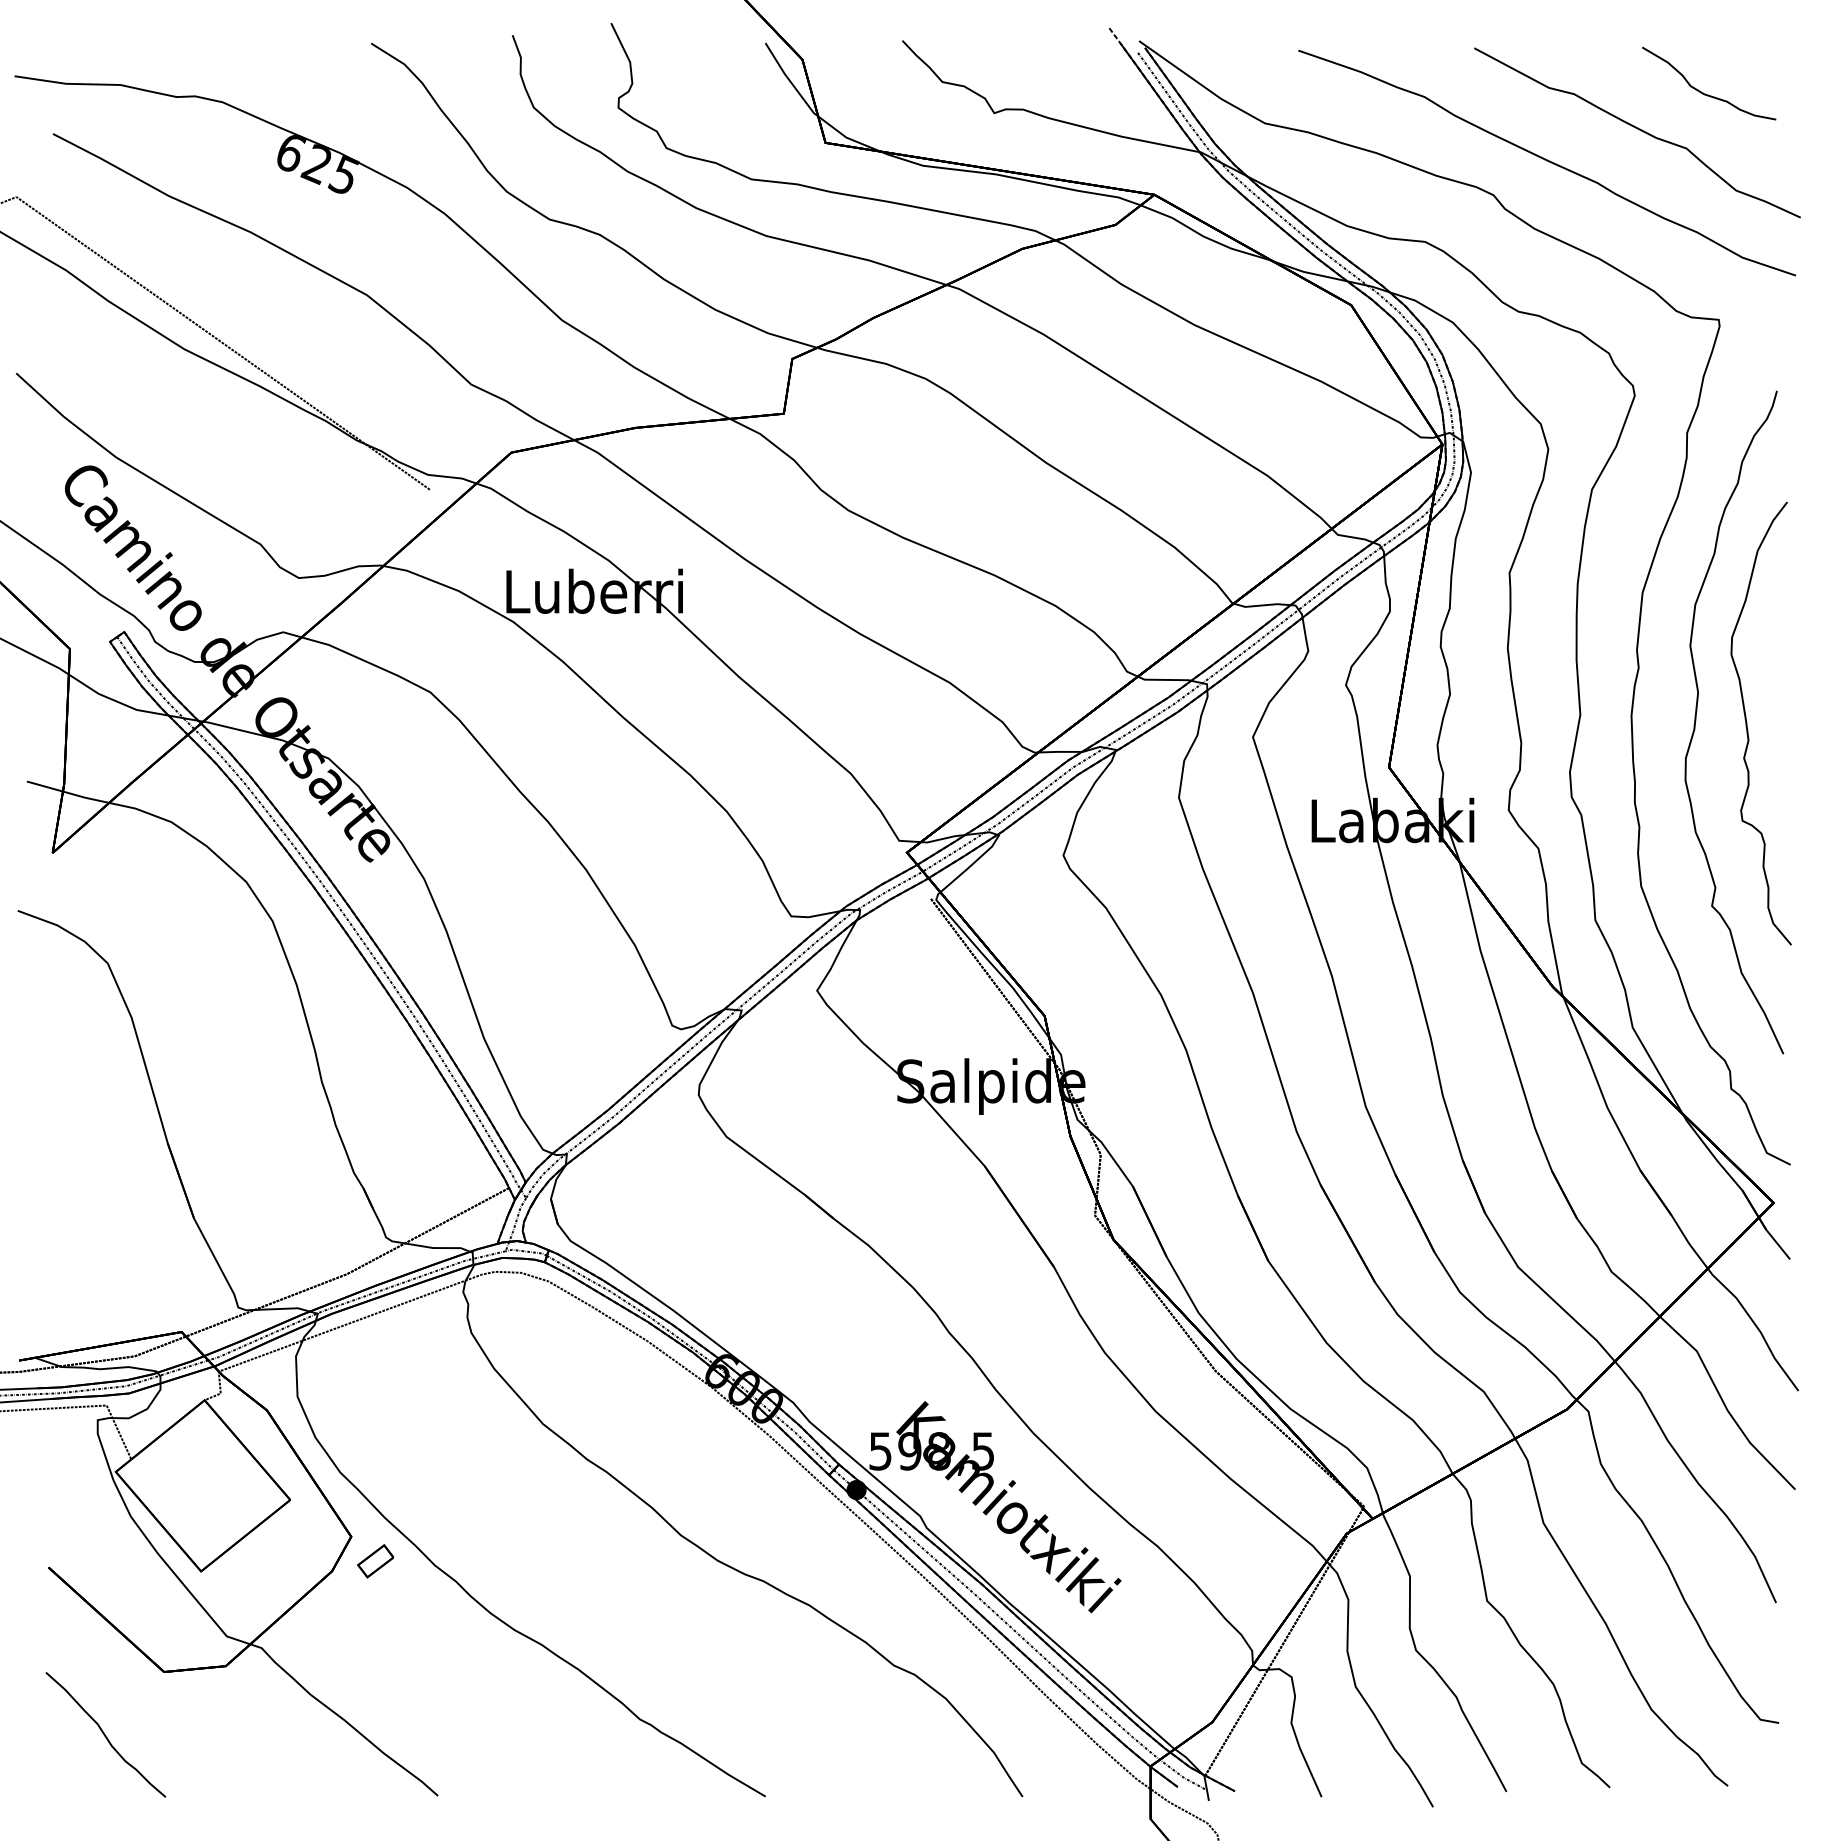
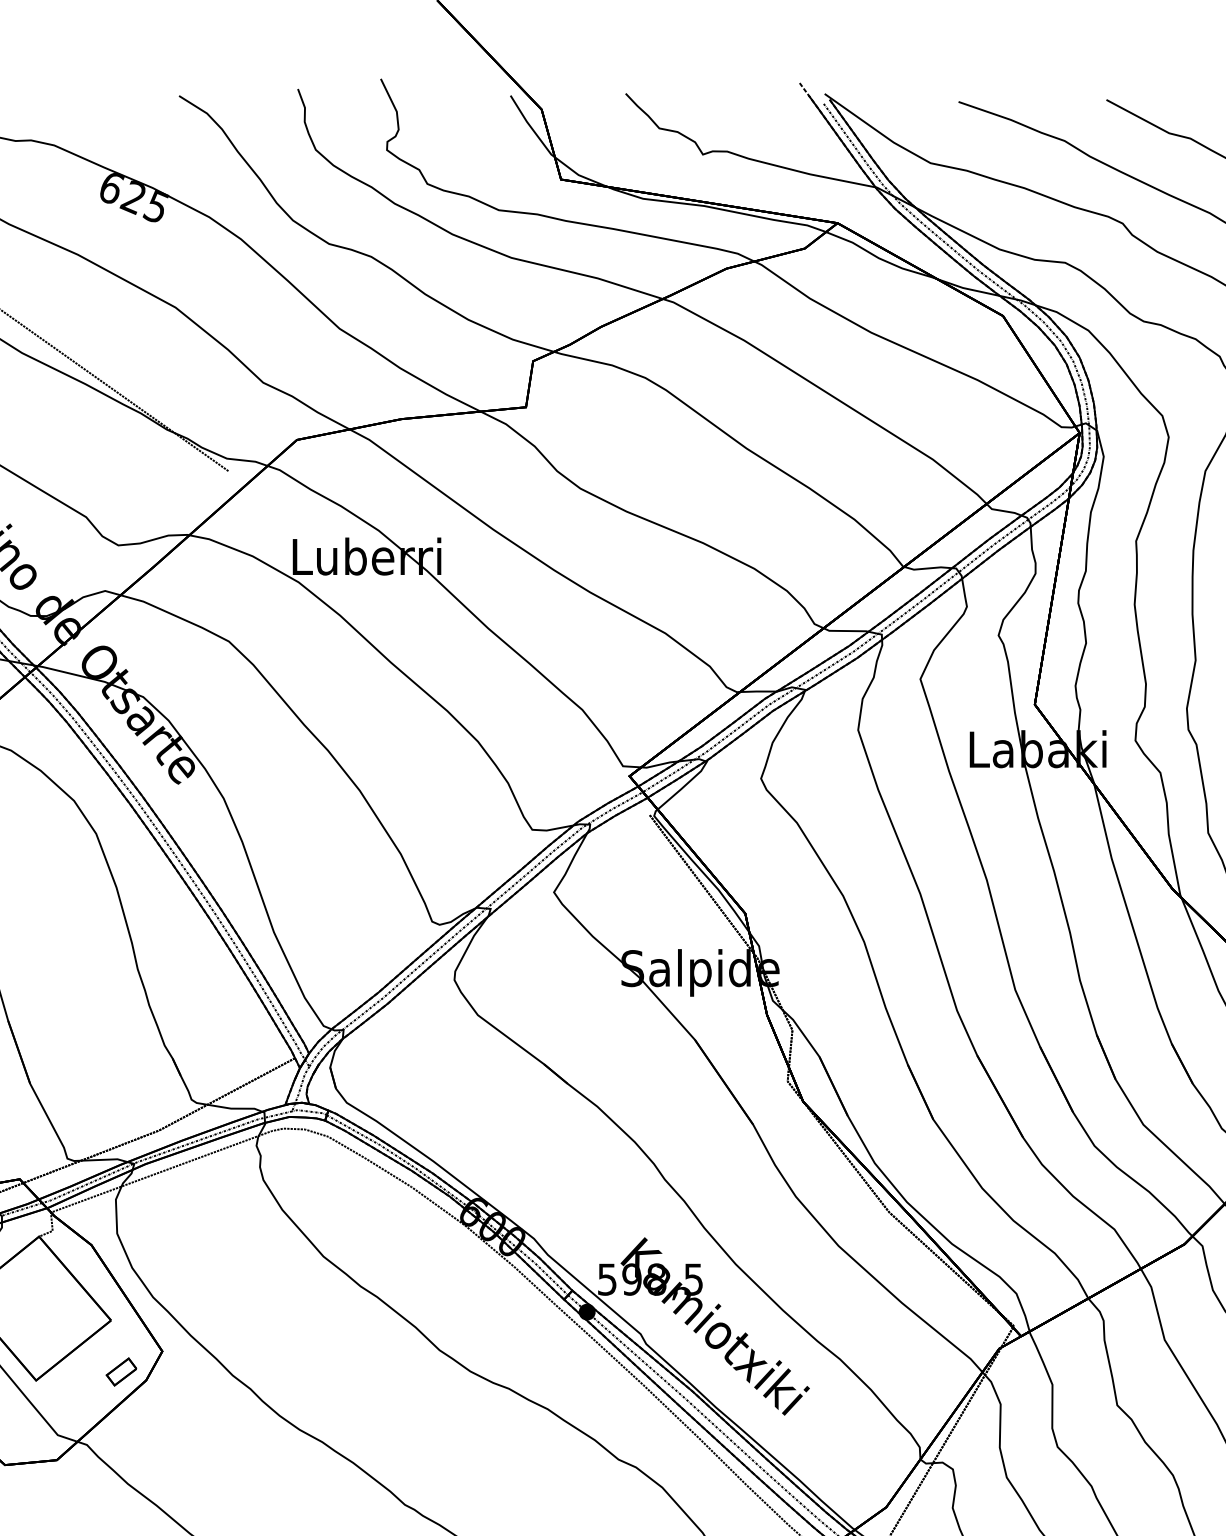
part: (375, 1561) -> (121, 1372), moved

